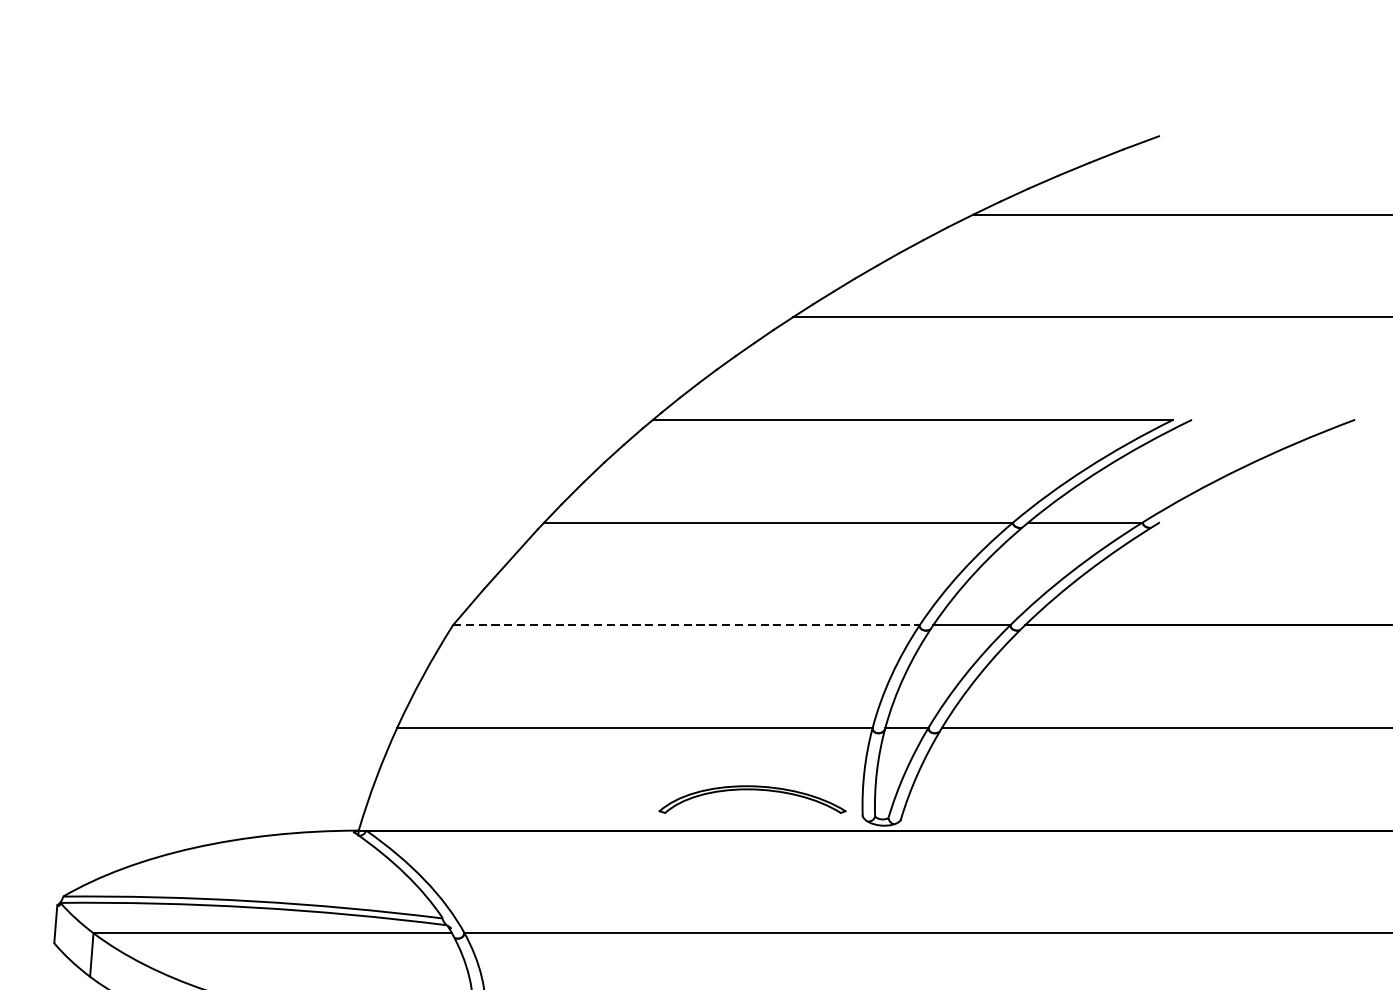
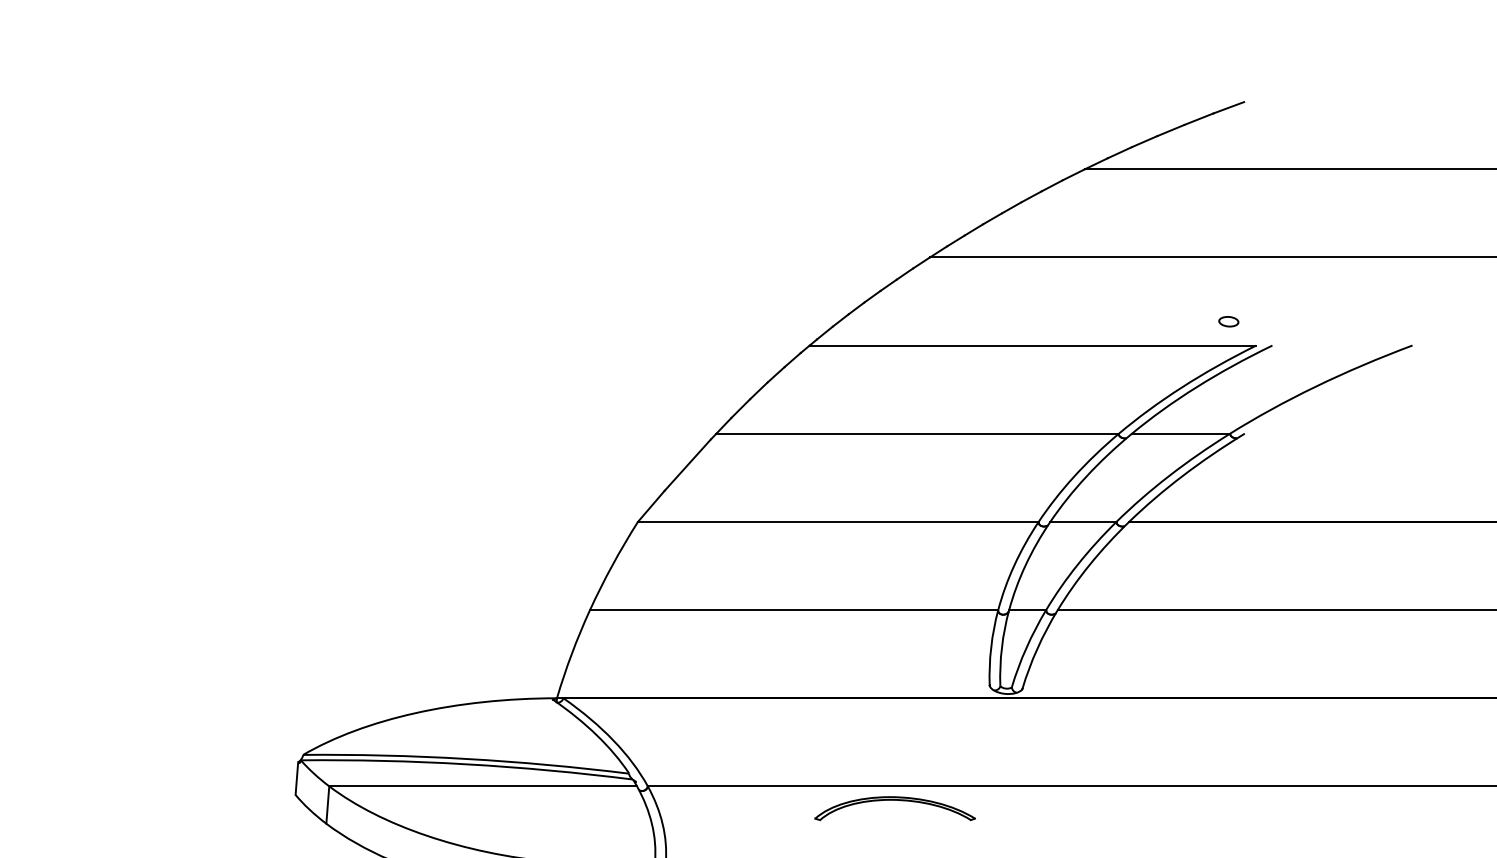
part: (1140, 391) -> (1228, 321), added
line: (686, 624) -> (838, 521), dashed -> solid
part: (751, 790) -> (894, 800), moved

